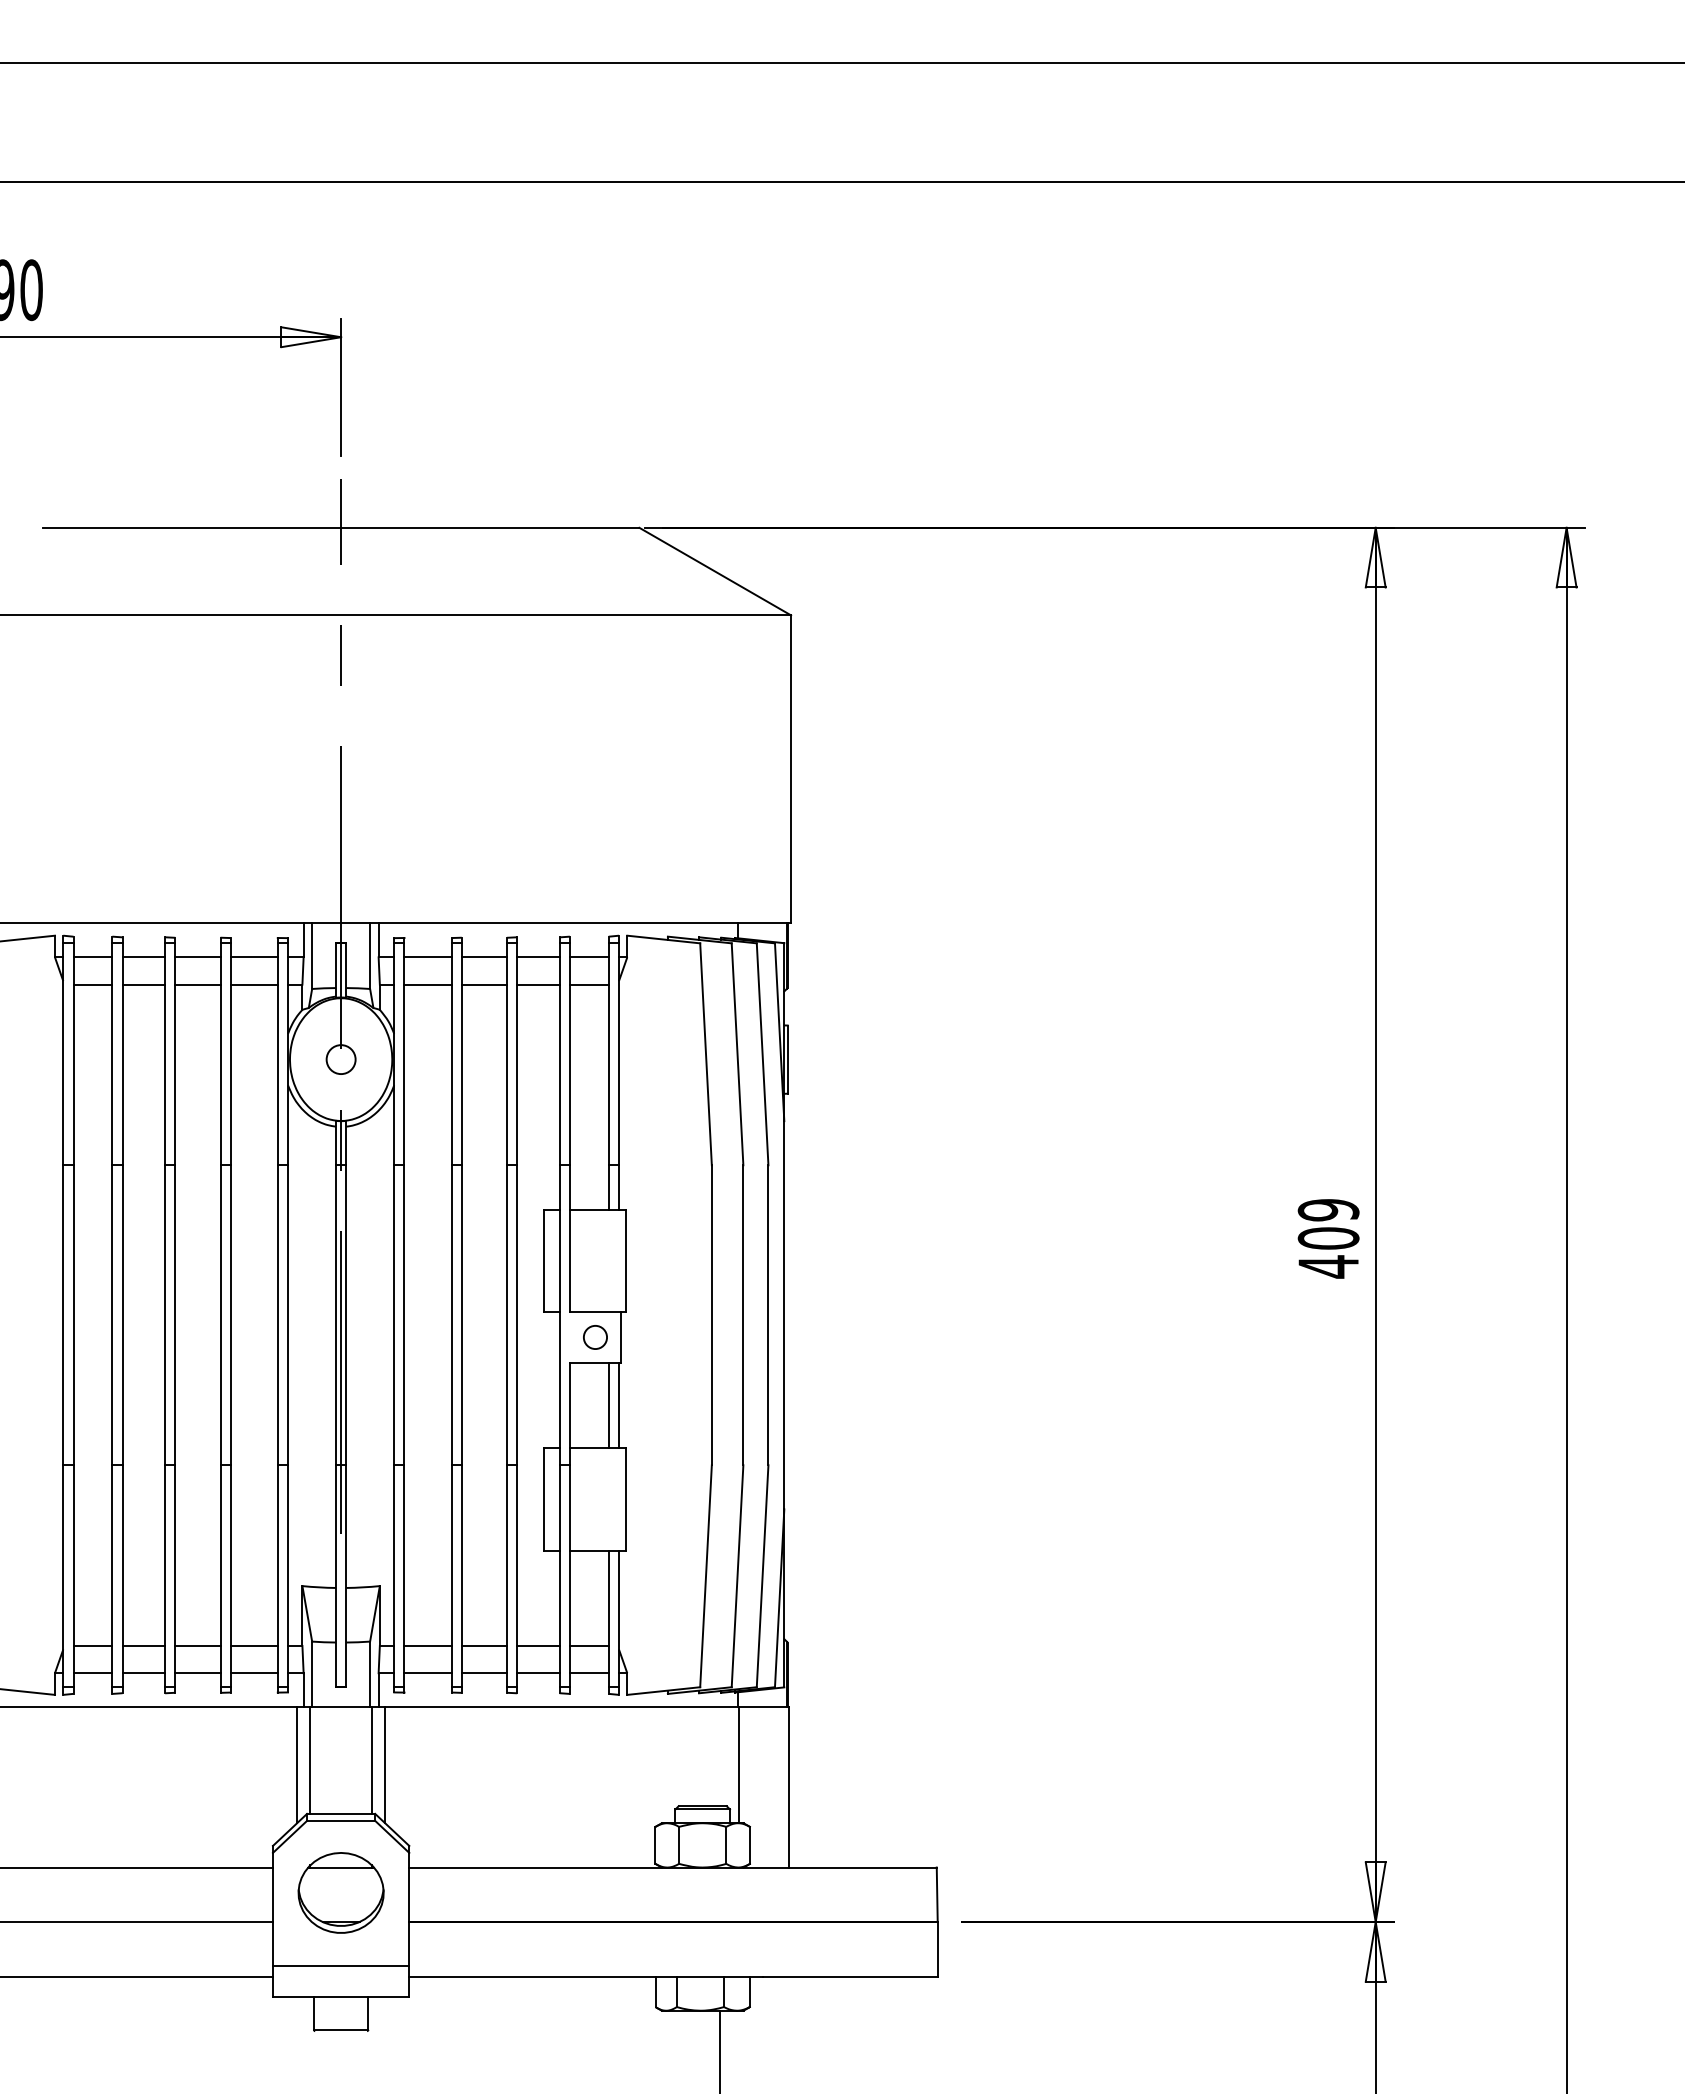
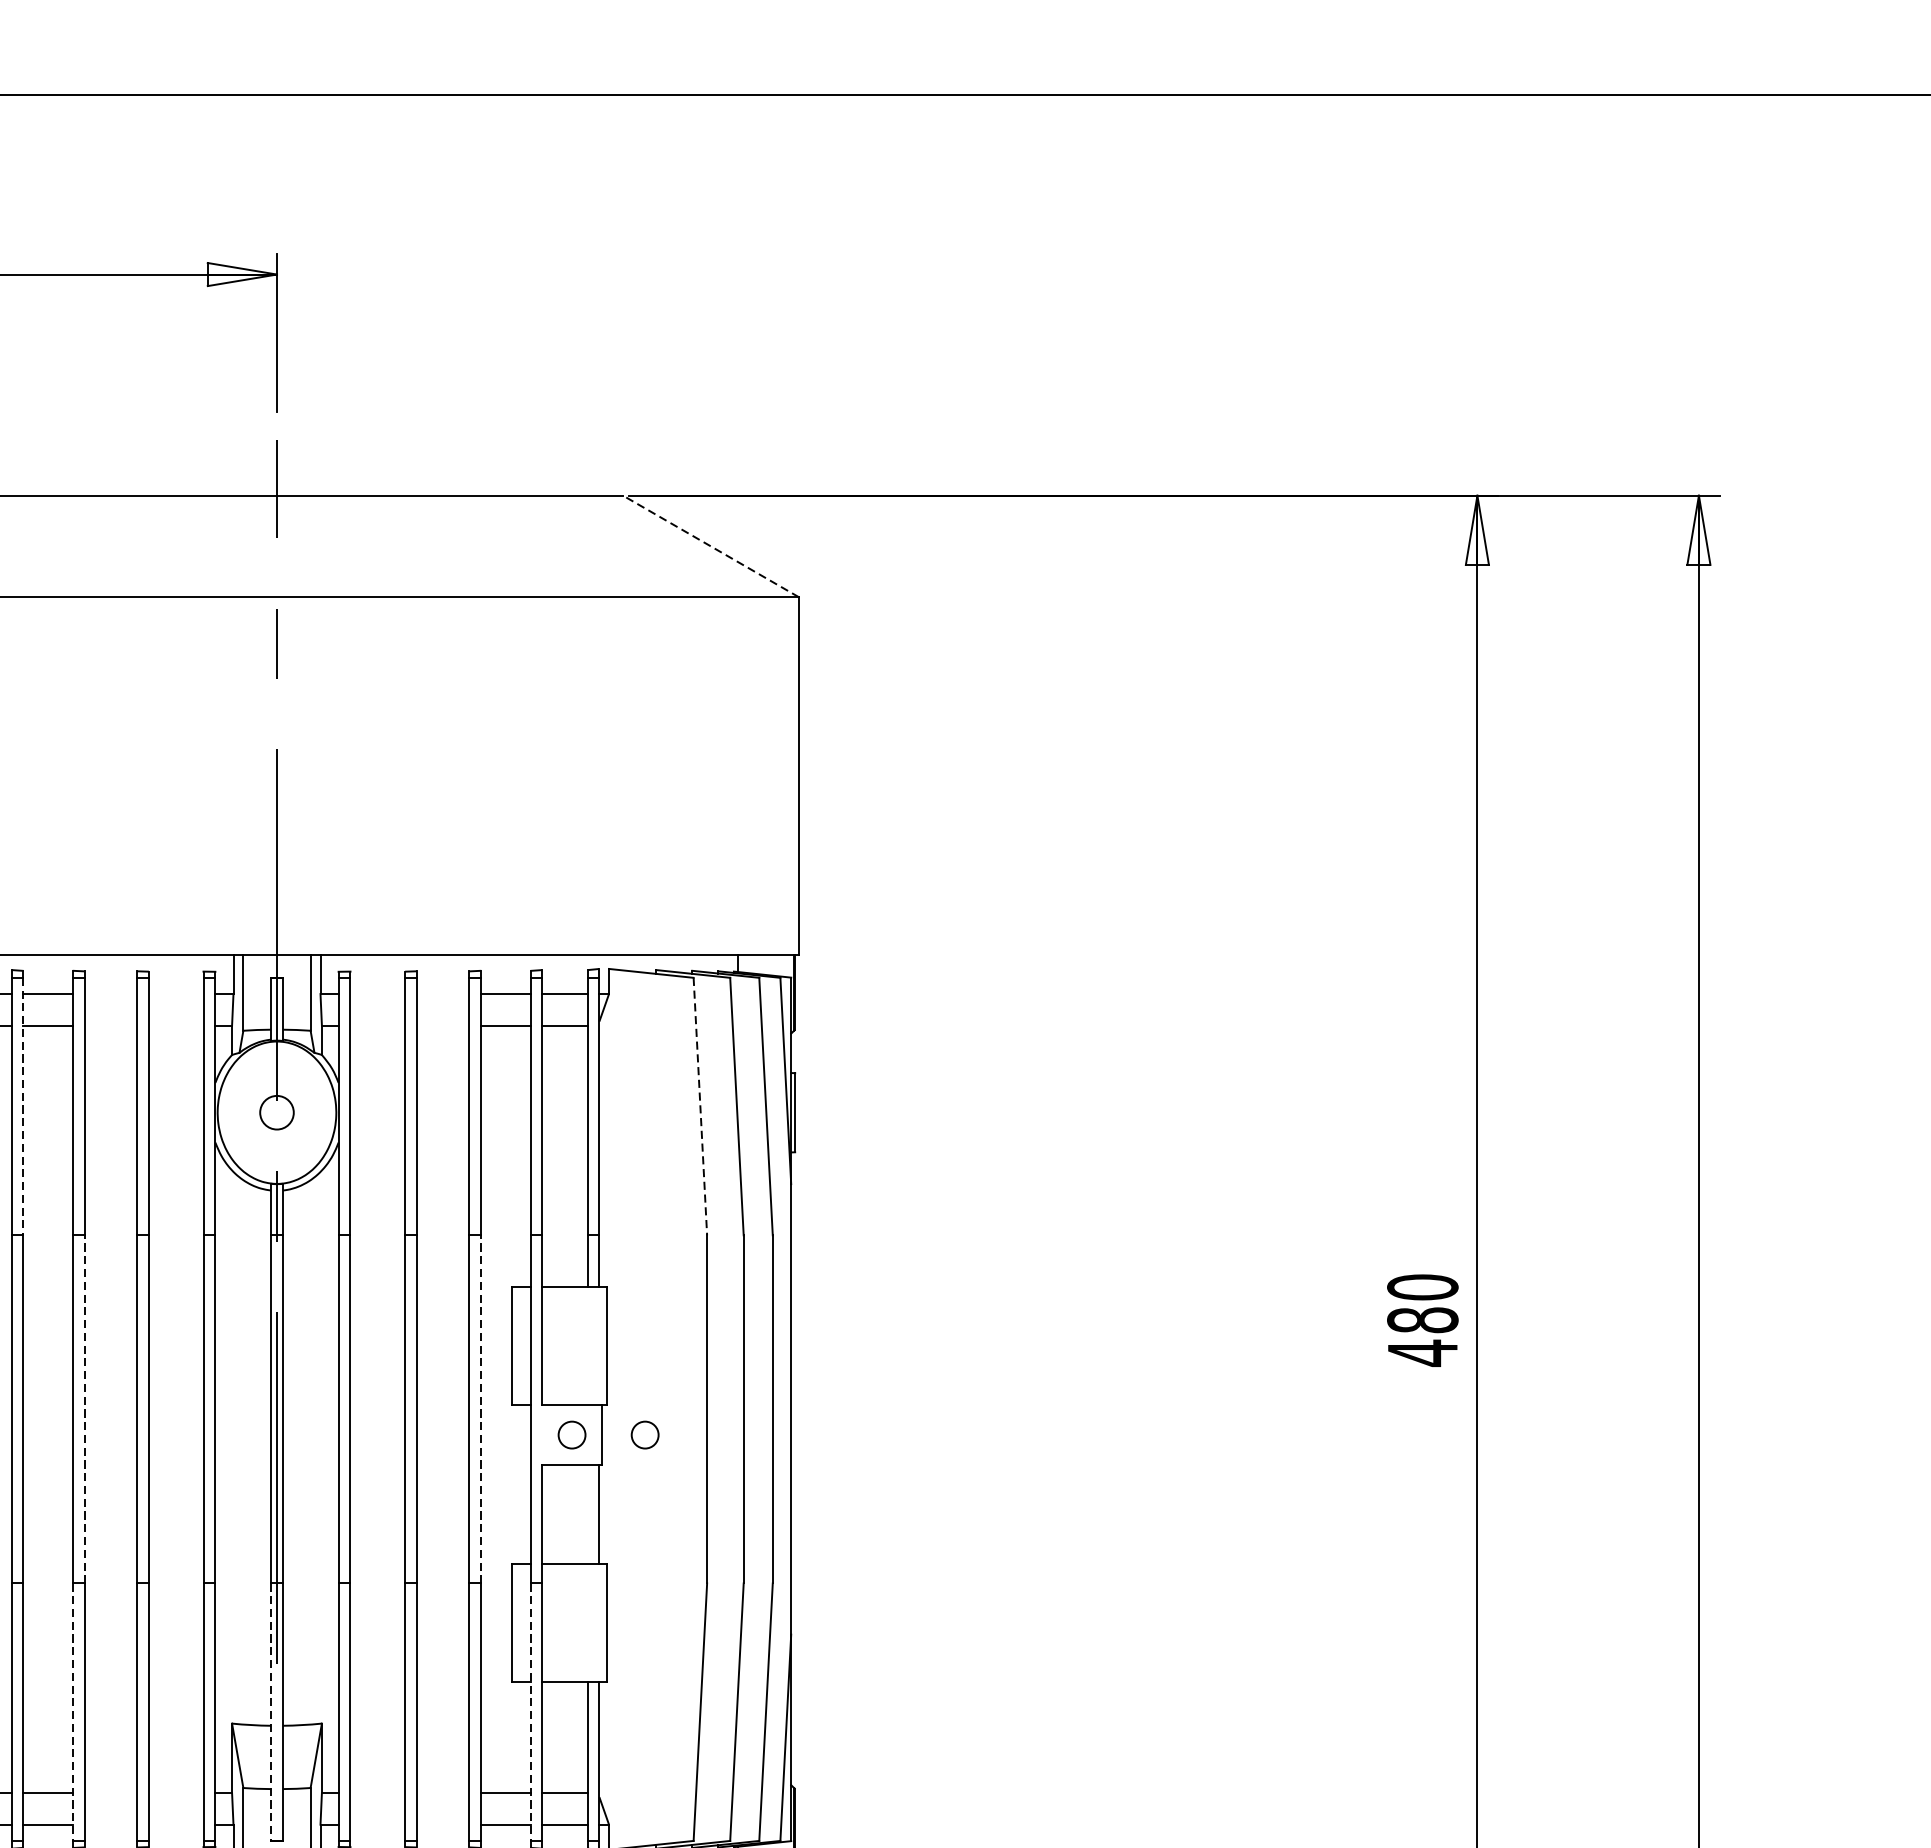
line: (715, 571) -> (711, 546), solid -> dashed
line: (197, 957) -> (110, 994), removed
line: (253, 957) -> (175, 994), removed
line: (427, 957) -> (377, 994), removed
line: (483, 957) -> (442, 994), removed
line: (197, 984) -> (110, 1025), removed
line: (253, 984) -> (175, 1025), removed
line: (427, 984) -> (377, 1025), removed
line: (483, 984) -> (442, 1025), removed
line: (122, 1054) -> (23, 1106), solid -> dashed
line: (706, 1054) -> (700, 1106), solid -> dashed
text: (1328, 1224) -> (1422, 1304), 409 -> 480
line: (175, 1315) -> (84, 1409), solid -> dashed
line: (517, 1315) -> (481, 1409), solid -> dashed
circle: (658, 1337) -> (645, 1435), added
line: (608, 1405) -> (587, 1514), removed
line: (165, 1576) -> (73, 1712), solid -> dashed
line: (336, 1576) -> (271, 1712), solid -> dashed
line: (559, 1576) -> (530, 1712), solid -> dashed
line: (197, 1645) -> (110, 1792), removed
line: (253, 1645) -> (175, 1792), removed
line: (427, 1645) -> (377, 1792), removed
line: (483, 1645) -> (442, 1792), removed
line: (197, 1673) -> (110, 1825), removed
line: (253, 1673) -> (175, 1825), removed
line: (427, 1673) -> (377, 1825), removed
line: (483, 1673) -> (442, 1825), removed

